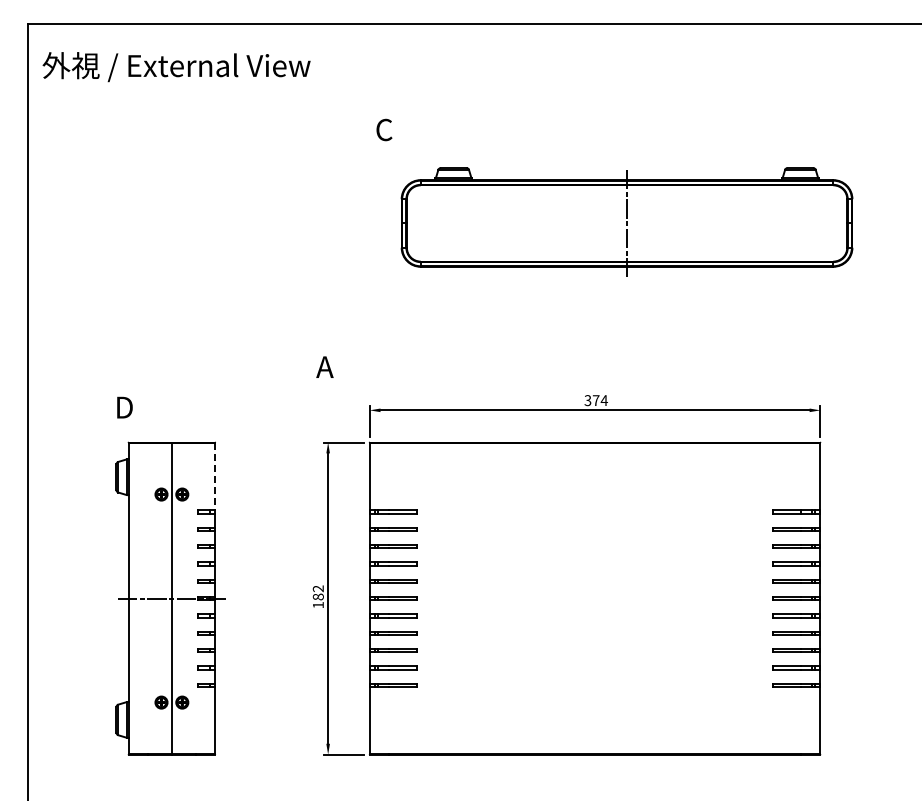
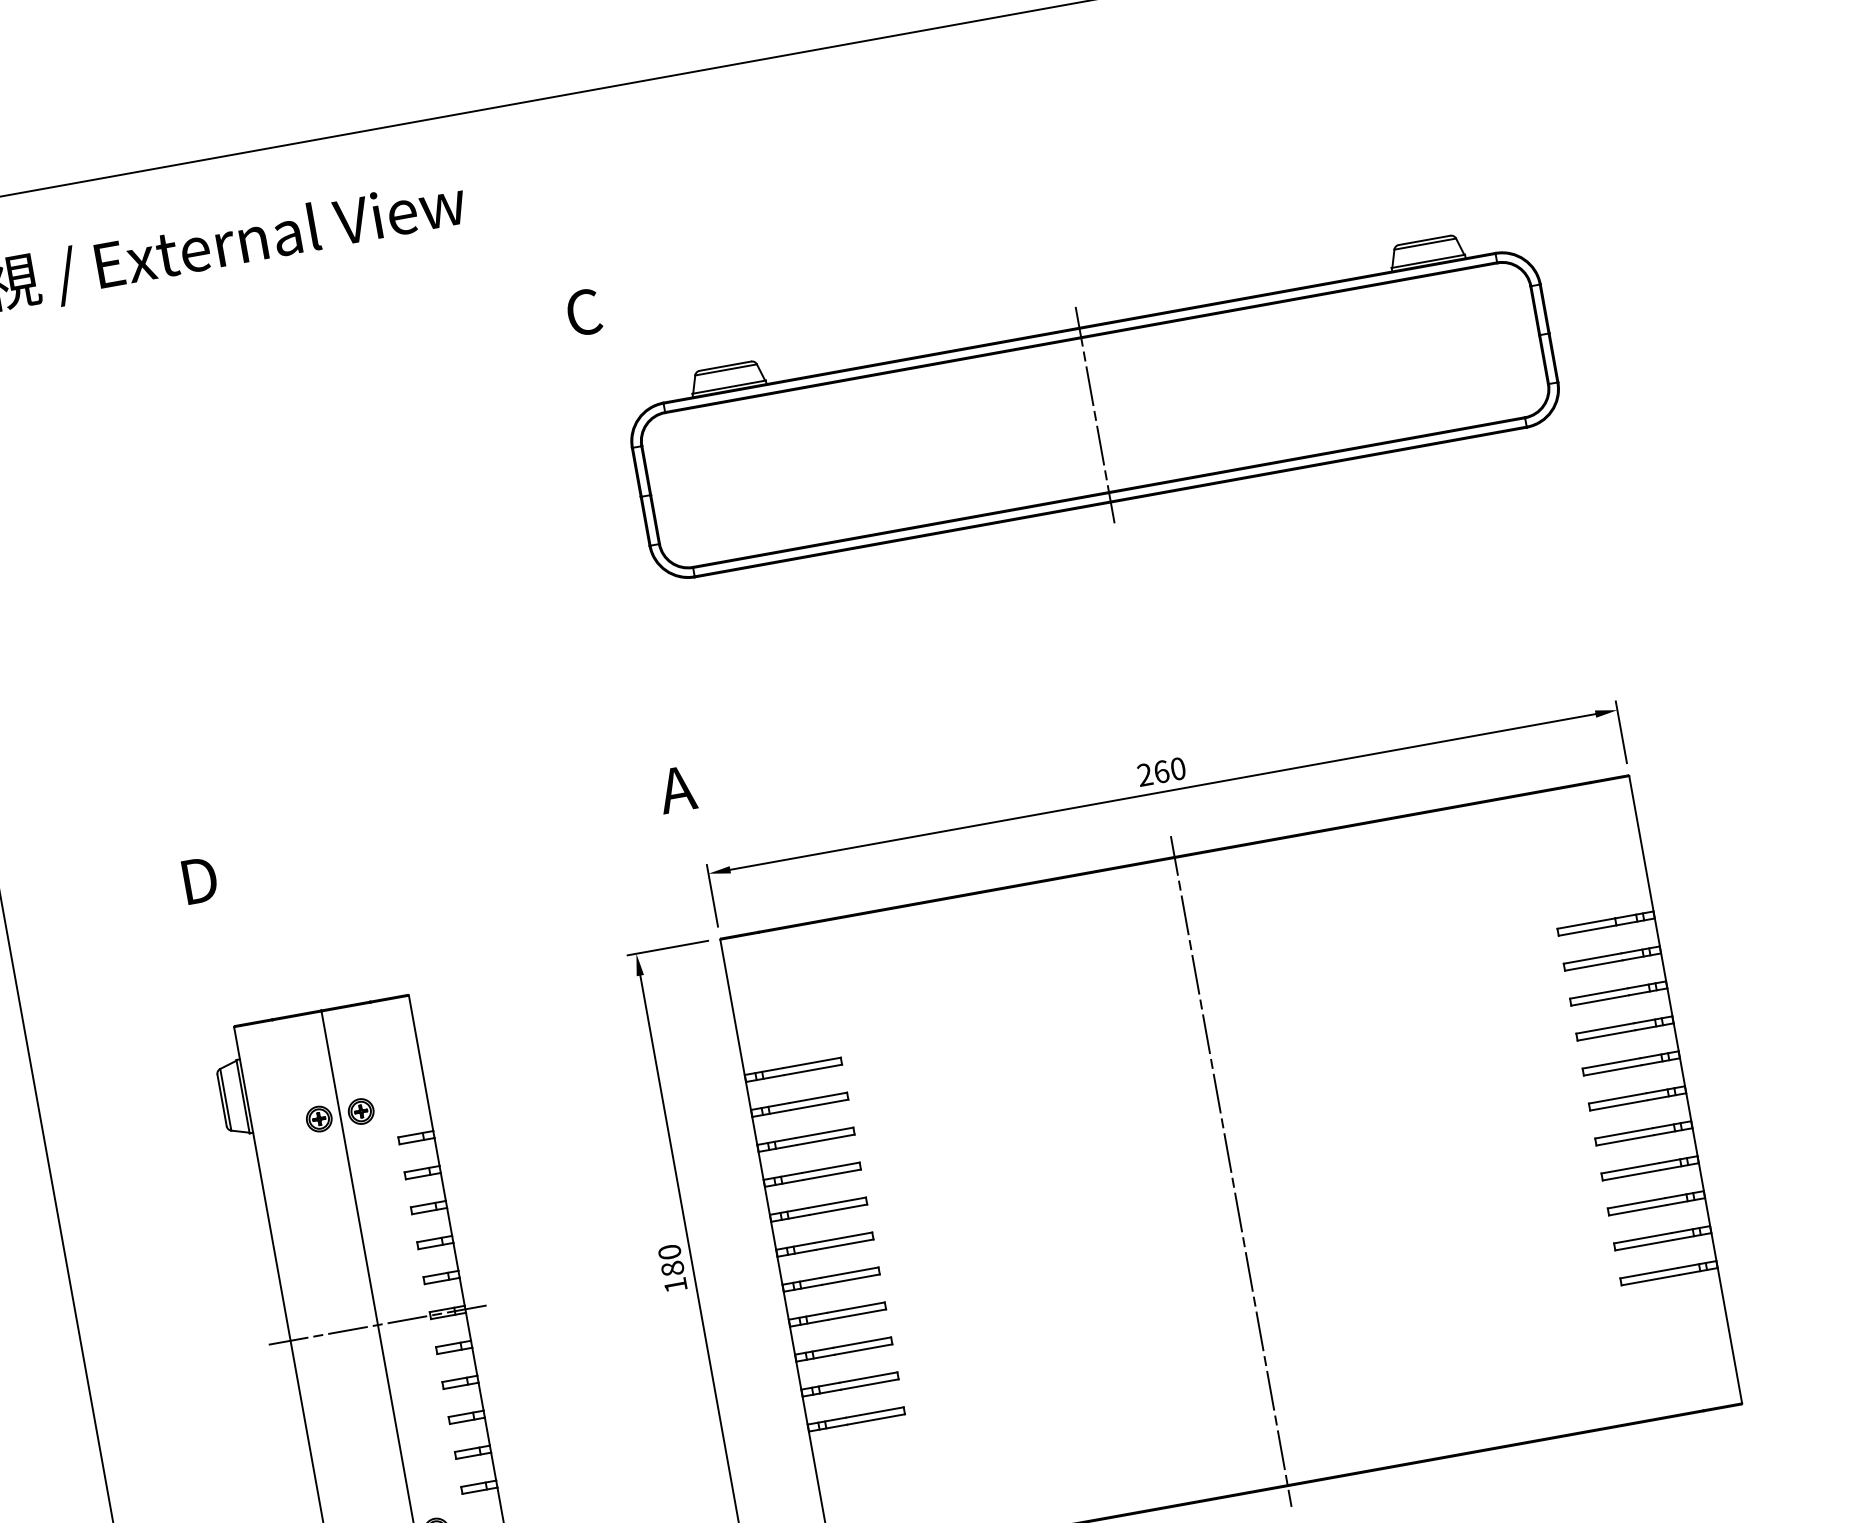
text: (384, 129) -> (584, 311), moved
part: (626, 221) -> (1093, 411), moved
text: (324, 366) -> (676, 788), moved
text: (595, 400) -> (1160, 771), 374 -> 260
text: (124, 407) -> (199, 880), moved
line: (215, 476) -> (421, 1063), dashed -> solid
text: (318, 588) -> (669, 1251), 182 -> 180
line: (595, 598) -> (1232, 1171), added

